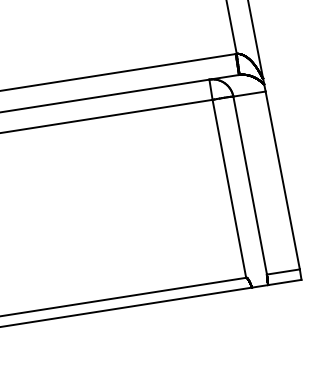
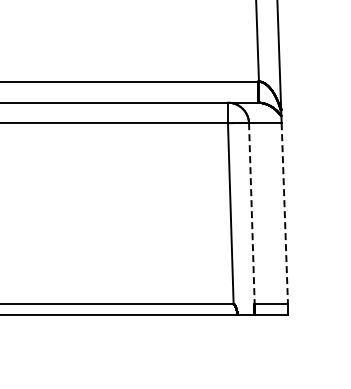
line: (282, 180) -> (284, 213), solid -> dashed
line: (249, 185) -> (251, 213), solid -> dashed

